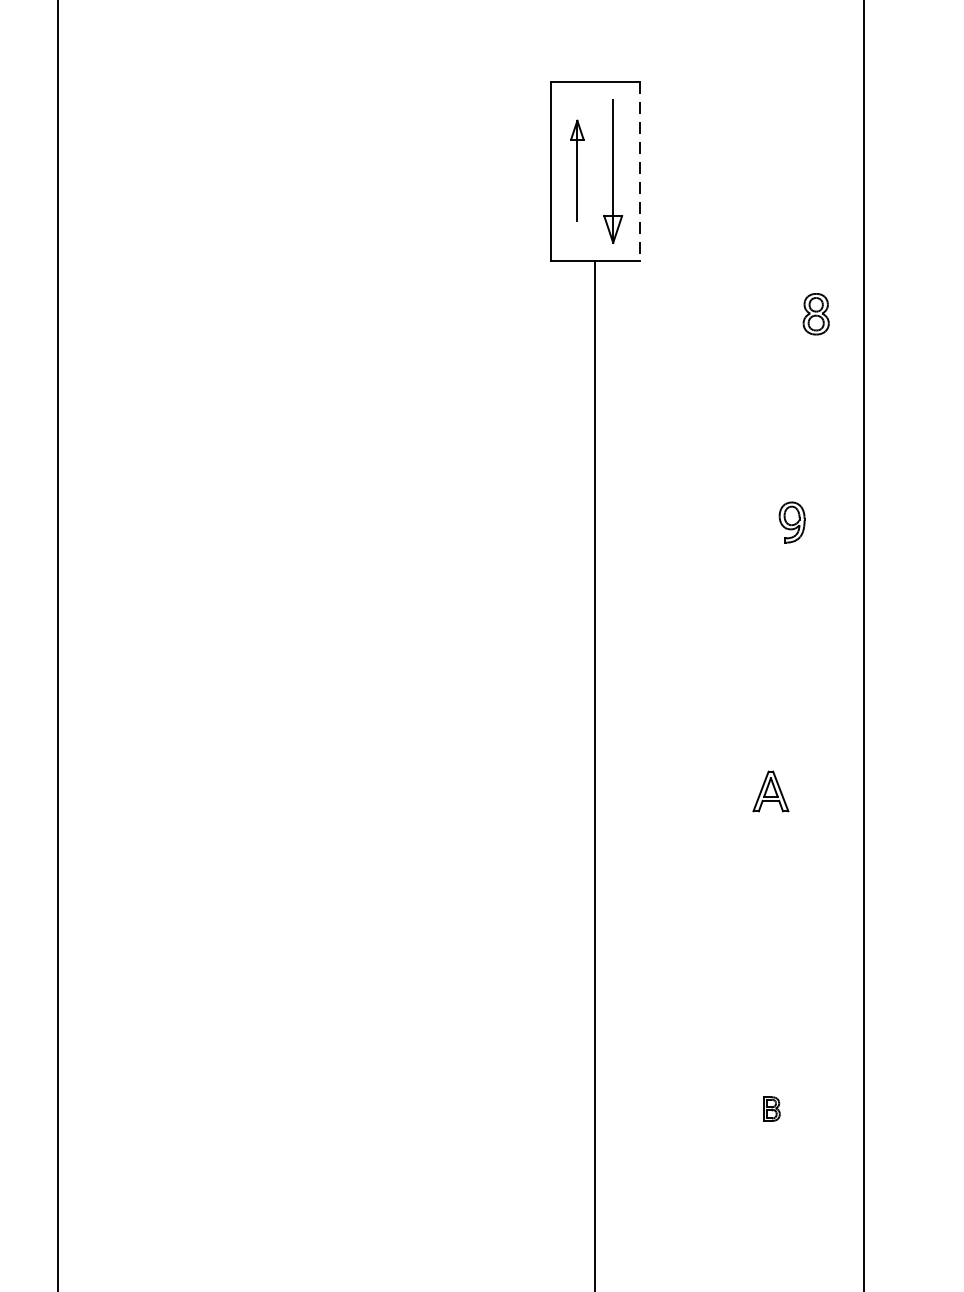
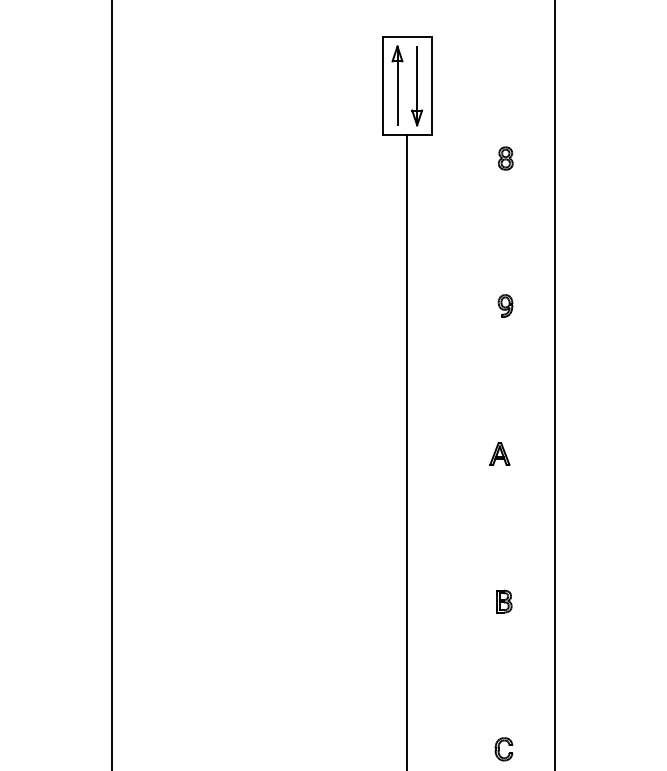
part: (577, 170) -> (397, 85), size x1.43
line: (639, 172) -> (431, 86), dashed -> solid
part: (815, 314) -> (505, 158), moved
part: (792, 521) -> (505, 305), moved
part: (770, 790) -> (499, 453), moved
part: (772, 1108) -> (504, 601), size x1.67

